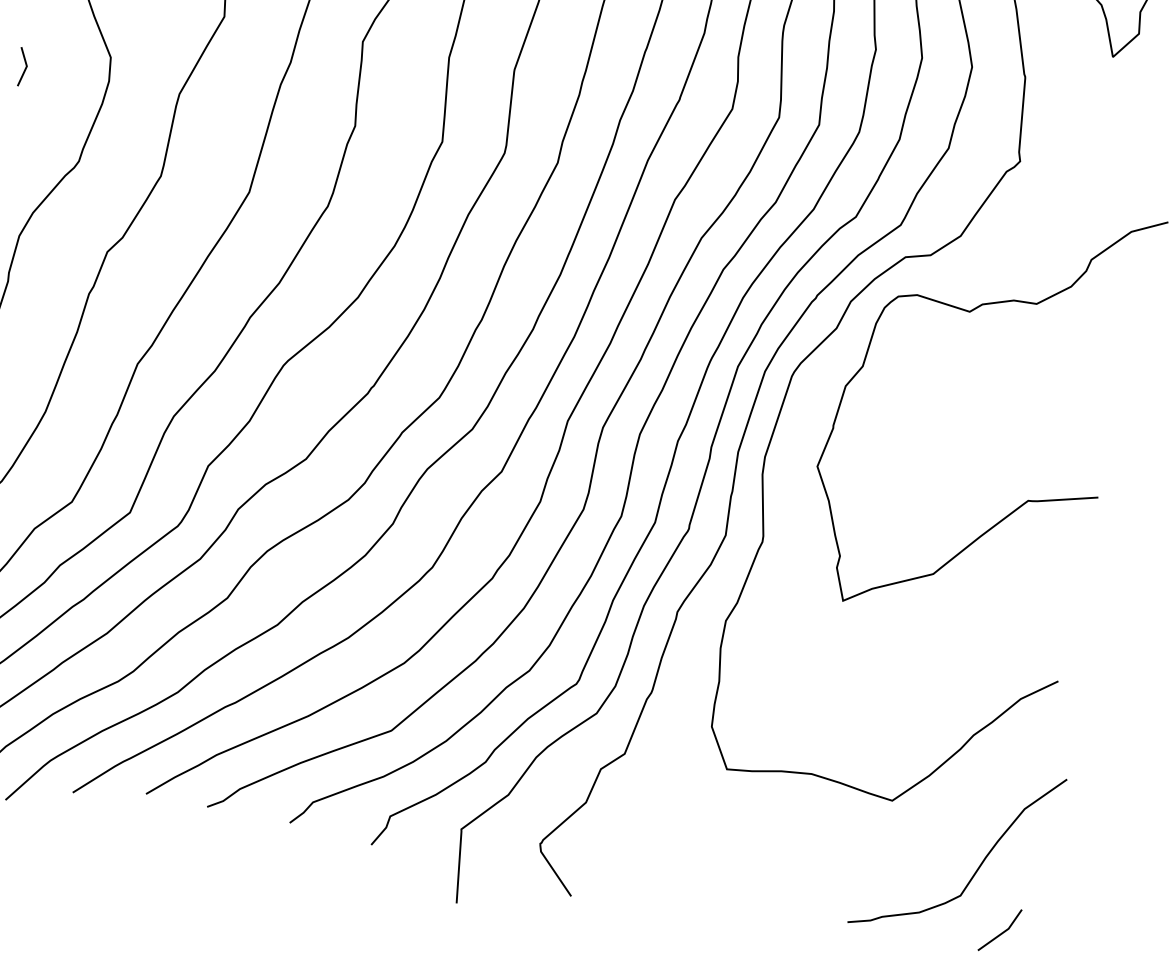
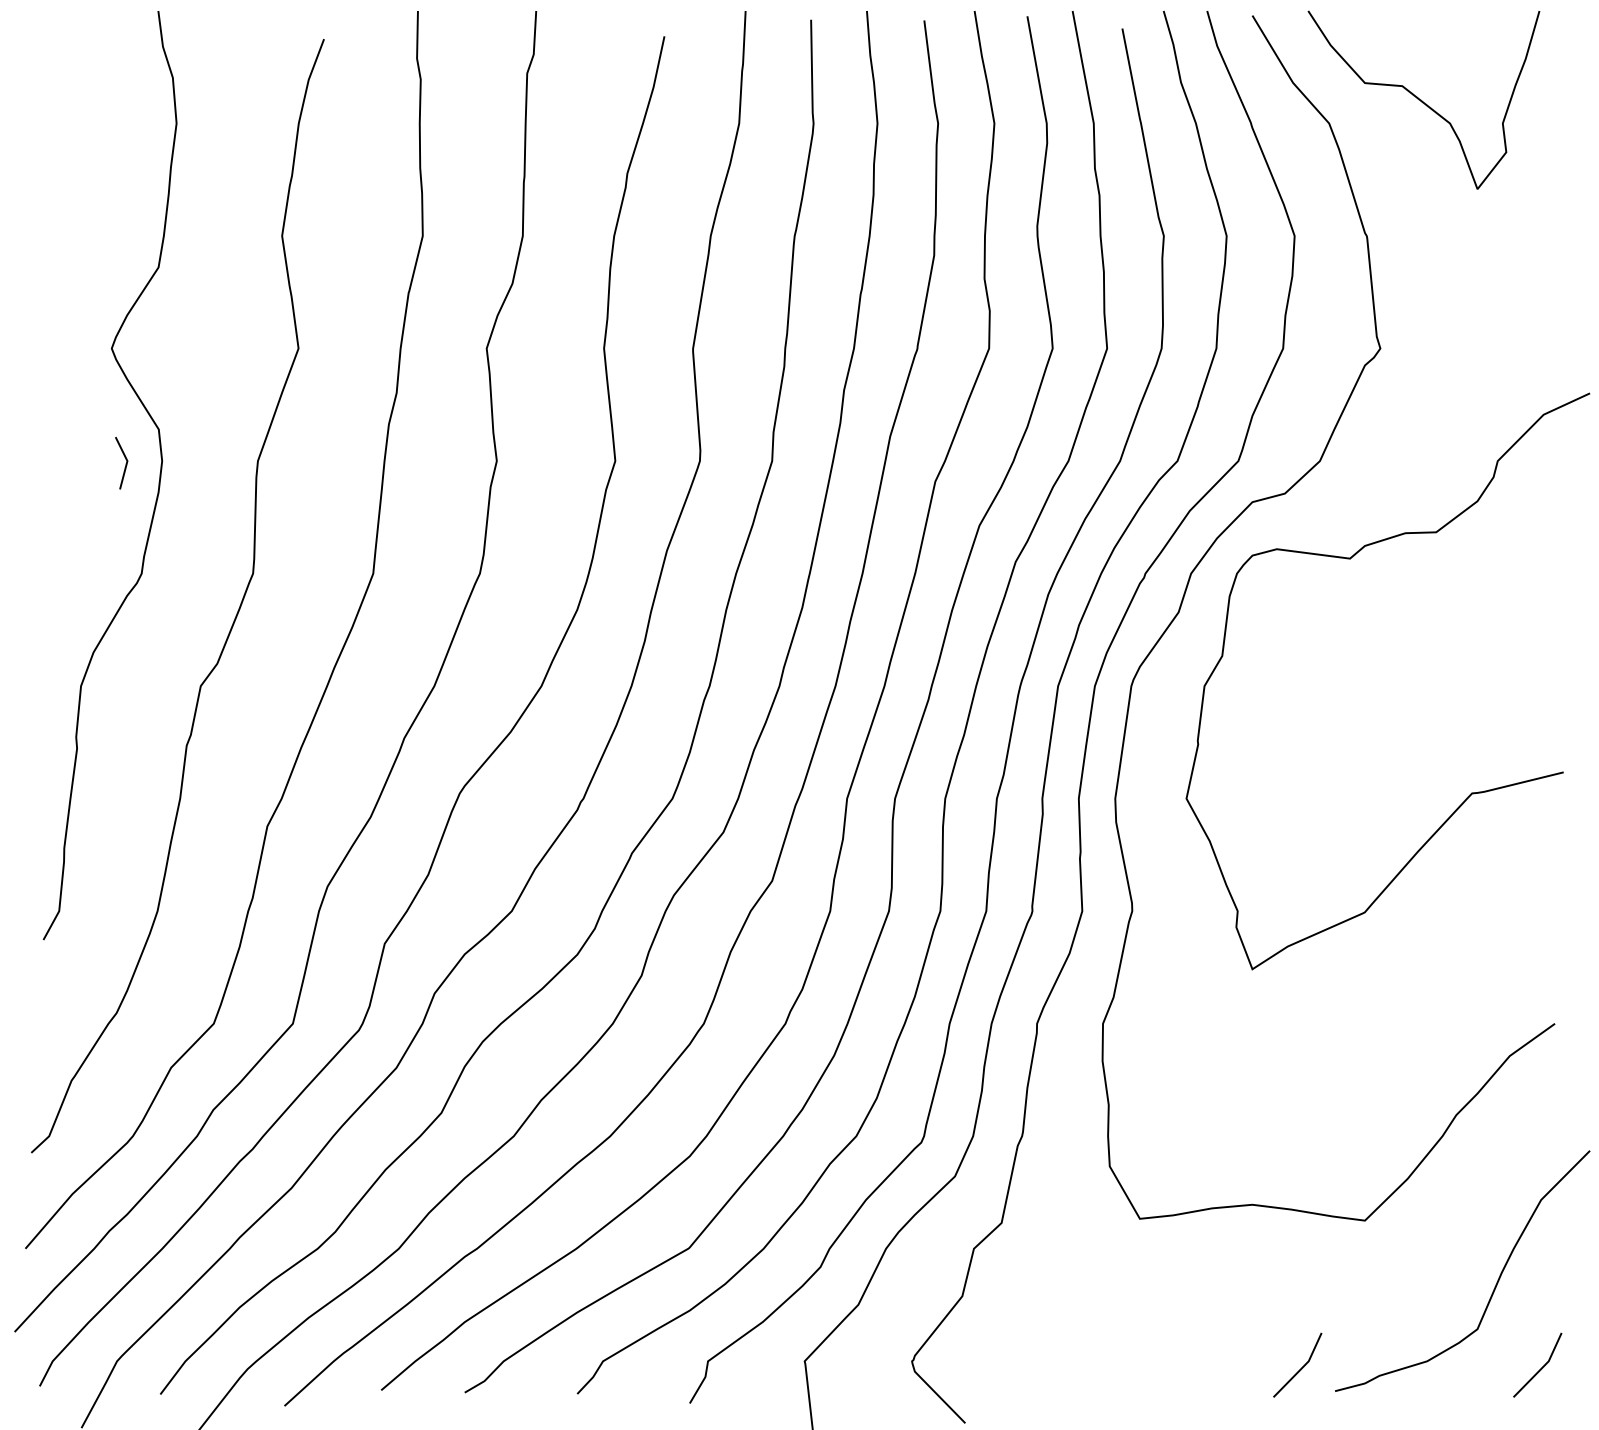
line: (25, 67) -> (125, 463), moved
line: (825, 900) -> (1301, 1367), added

